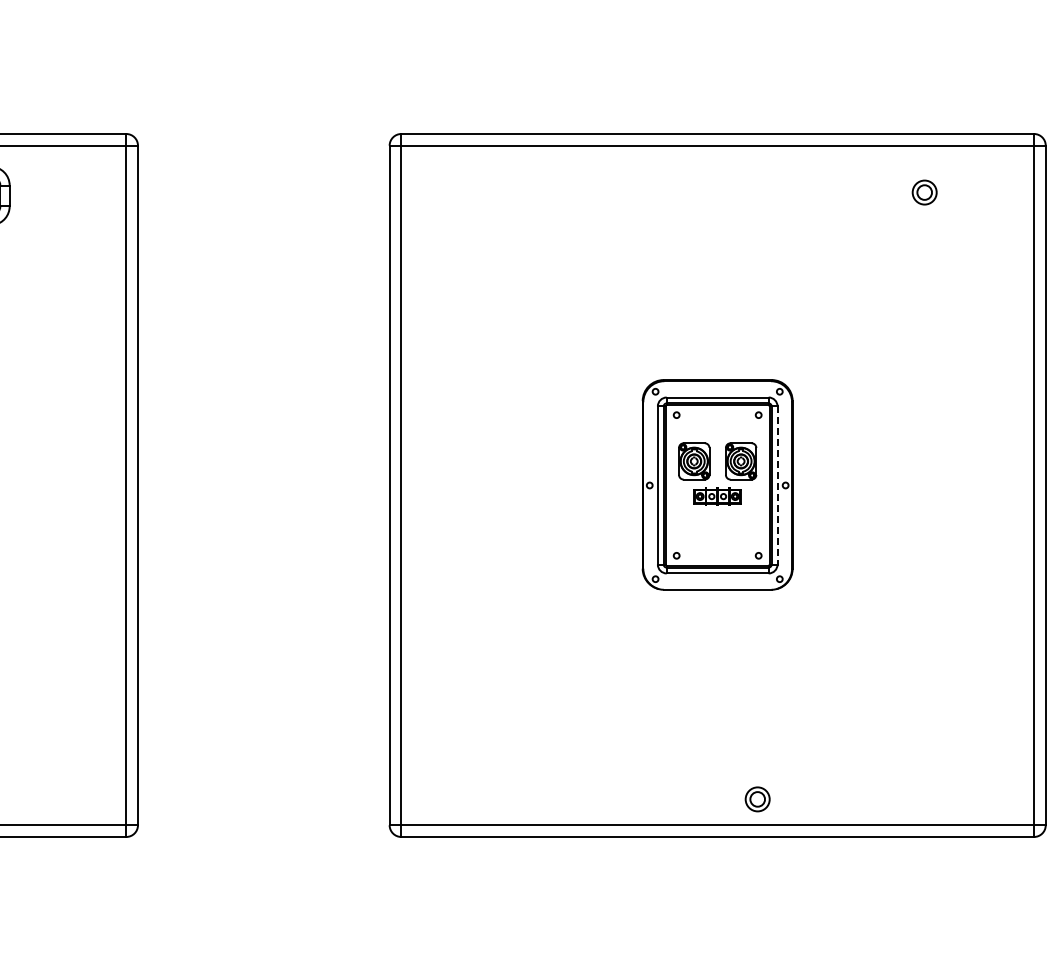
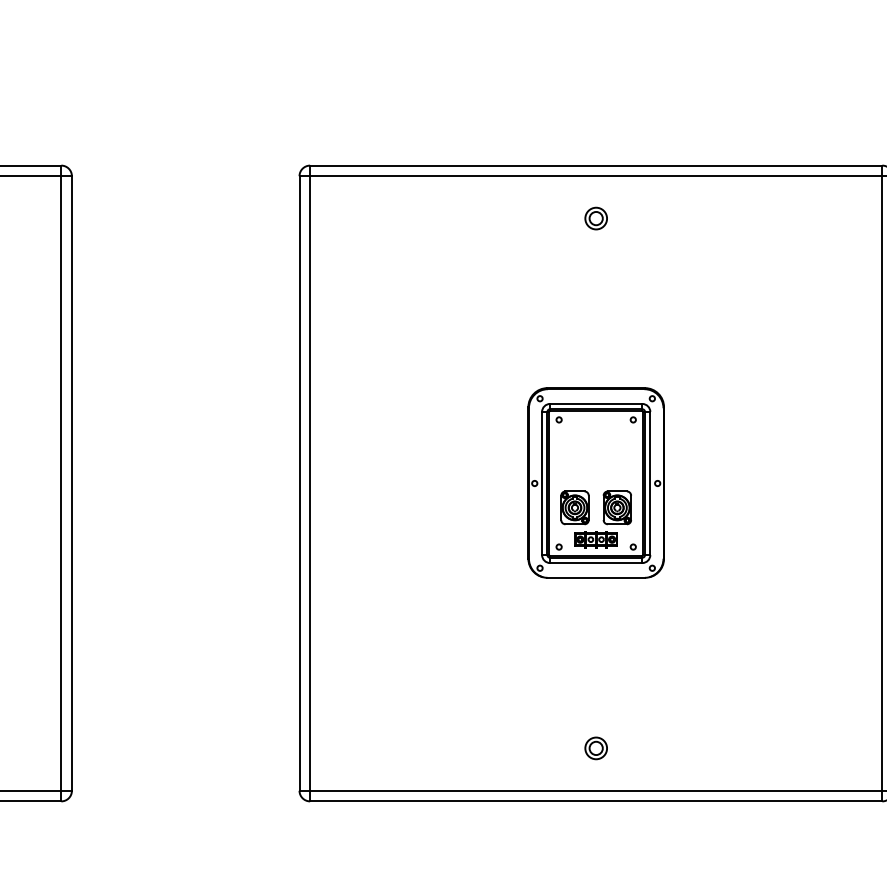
part: (924, 192) -> (596, 218), moved
part: (710, 473) -> (589, 518), moved
line: (777, 485) -> (650, 483), dashed -> solid
part: (757, 799) -> (596, 748), moved

